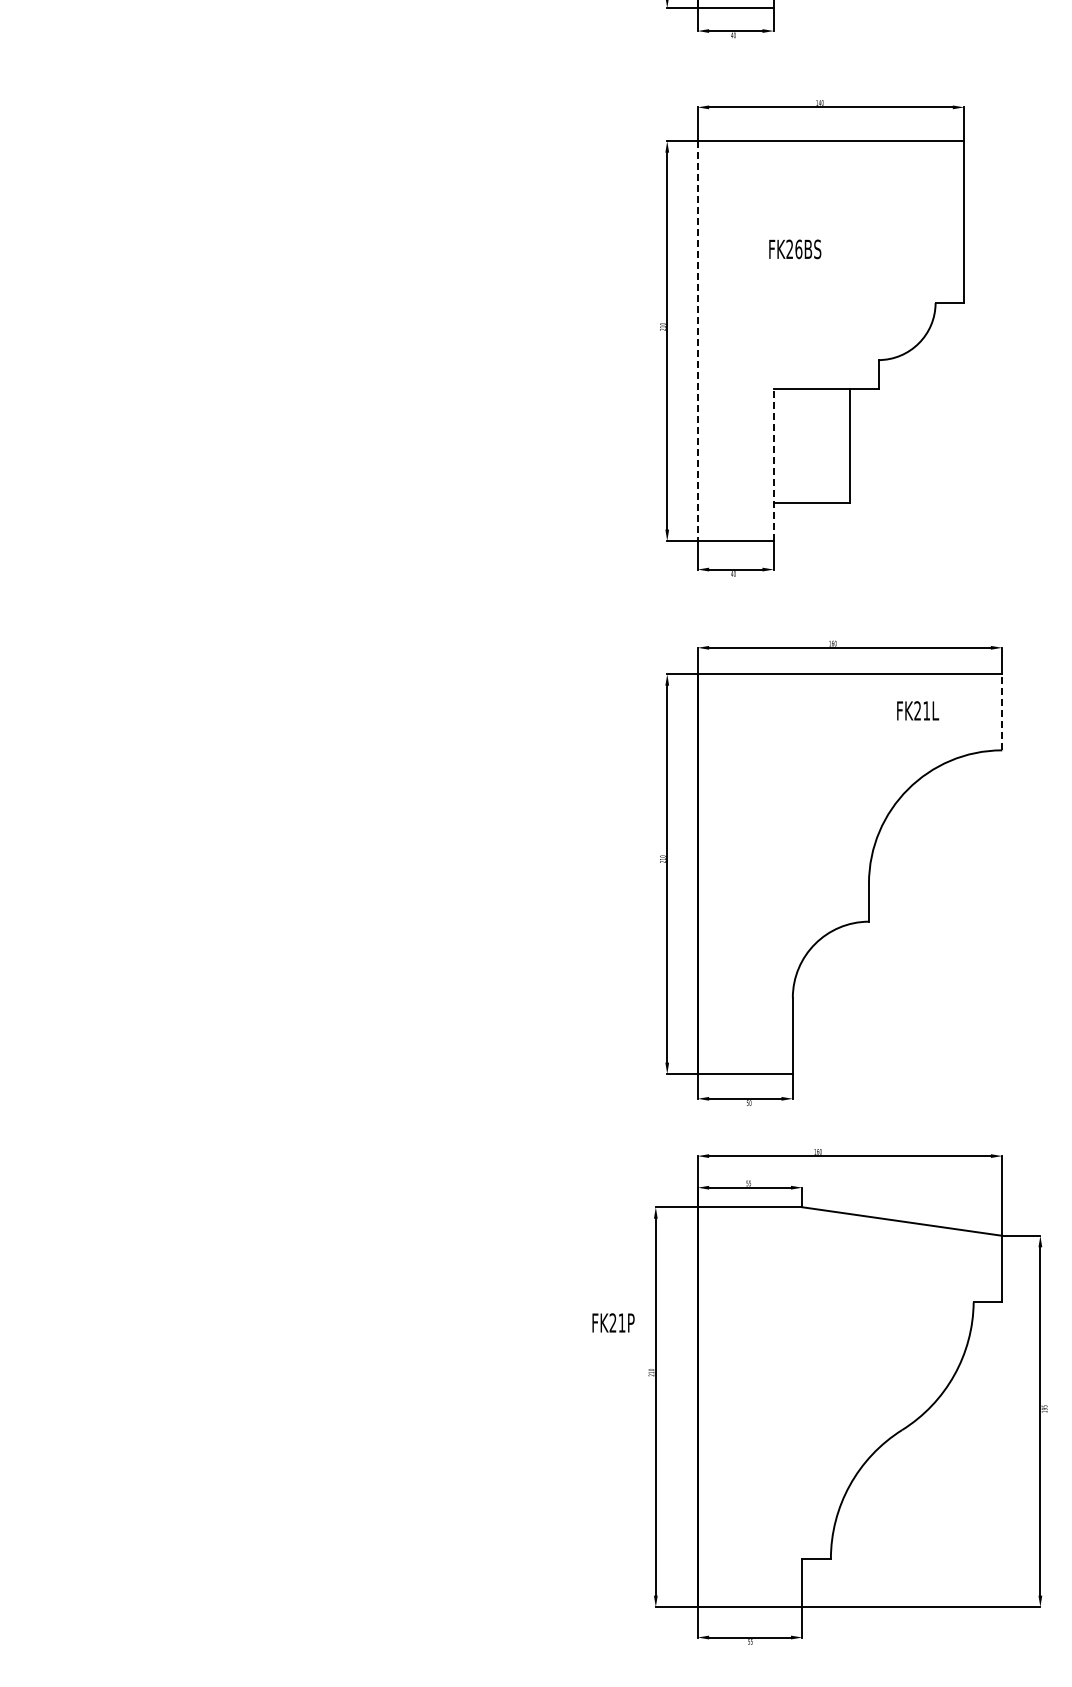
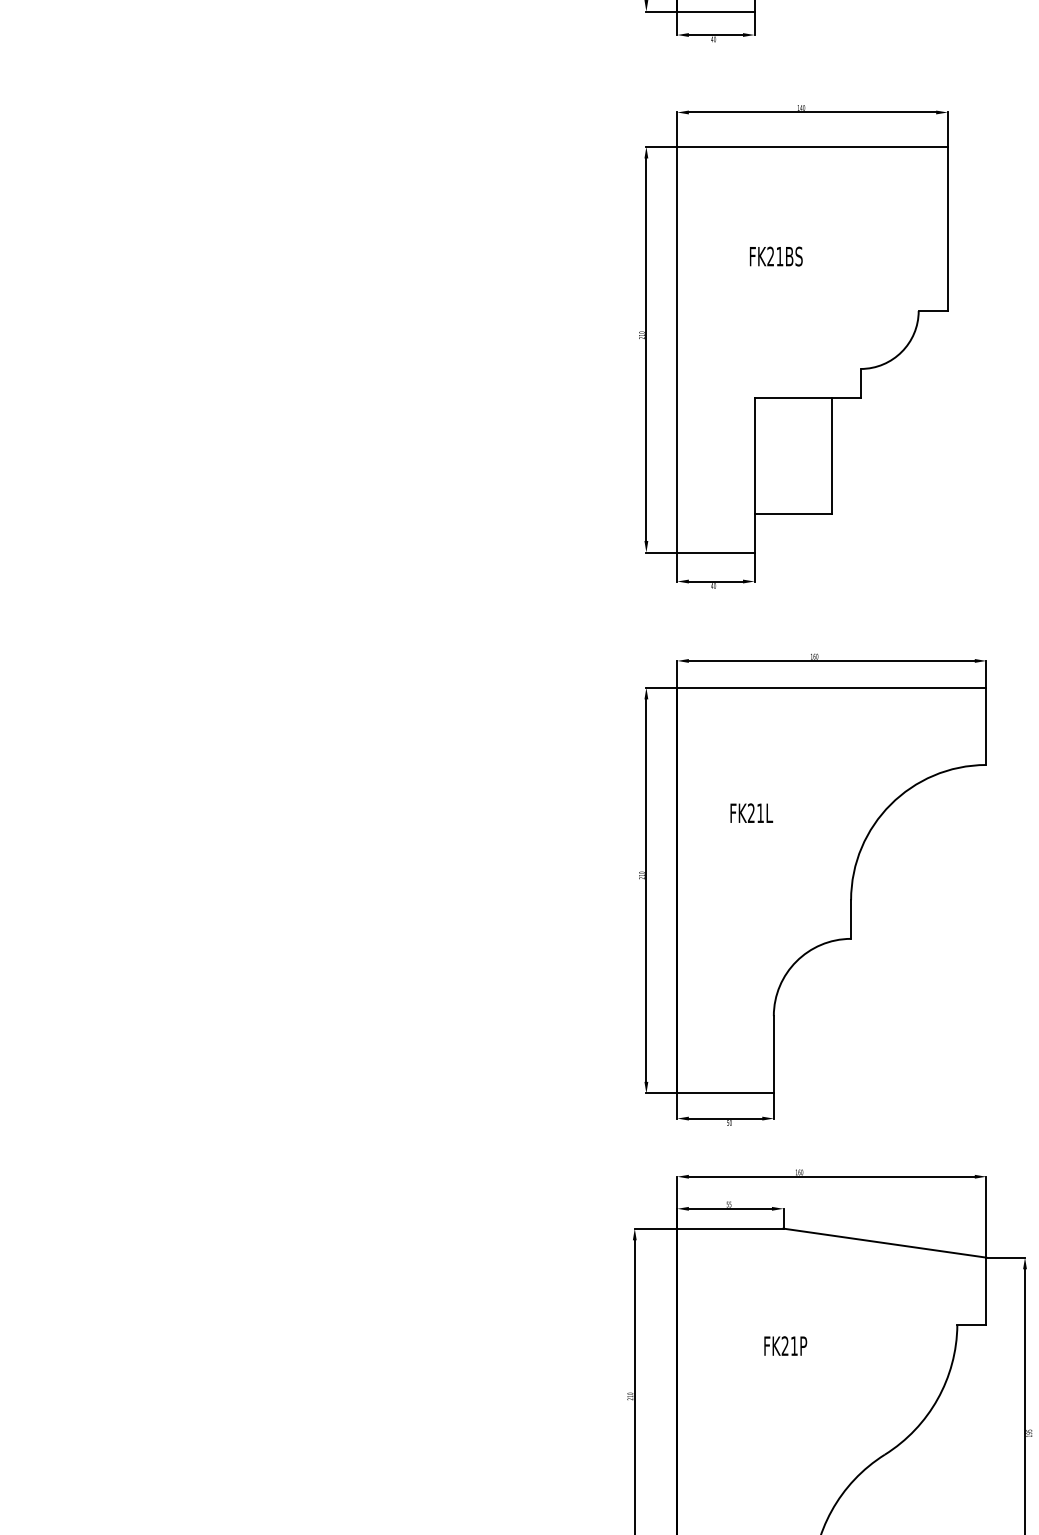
text: (798, 249) -> (779, 256), FK26BS -> FK21BS
line: (697, 341) -> (677, 350), dashed -> solid
line: (773, 464) -> (754, 474), dashed -> solid
text: (918, 710) -> (752, 812), moved
line: (1002, 711) -> (986, 725), dashed -> solid
text: (613, 1322) -> (785, 1345), moved

